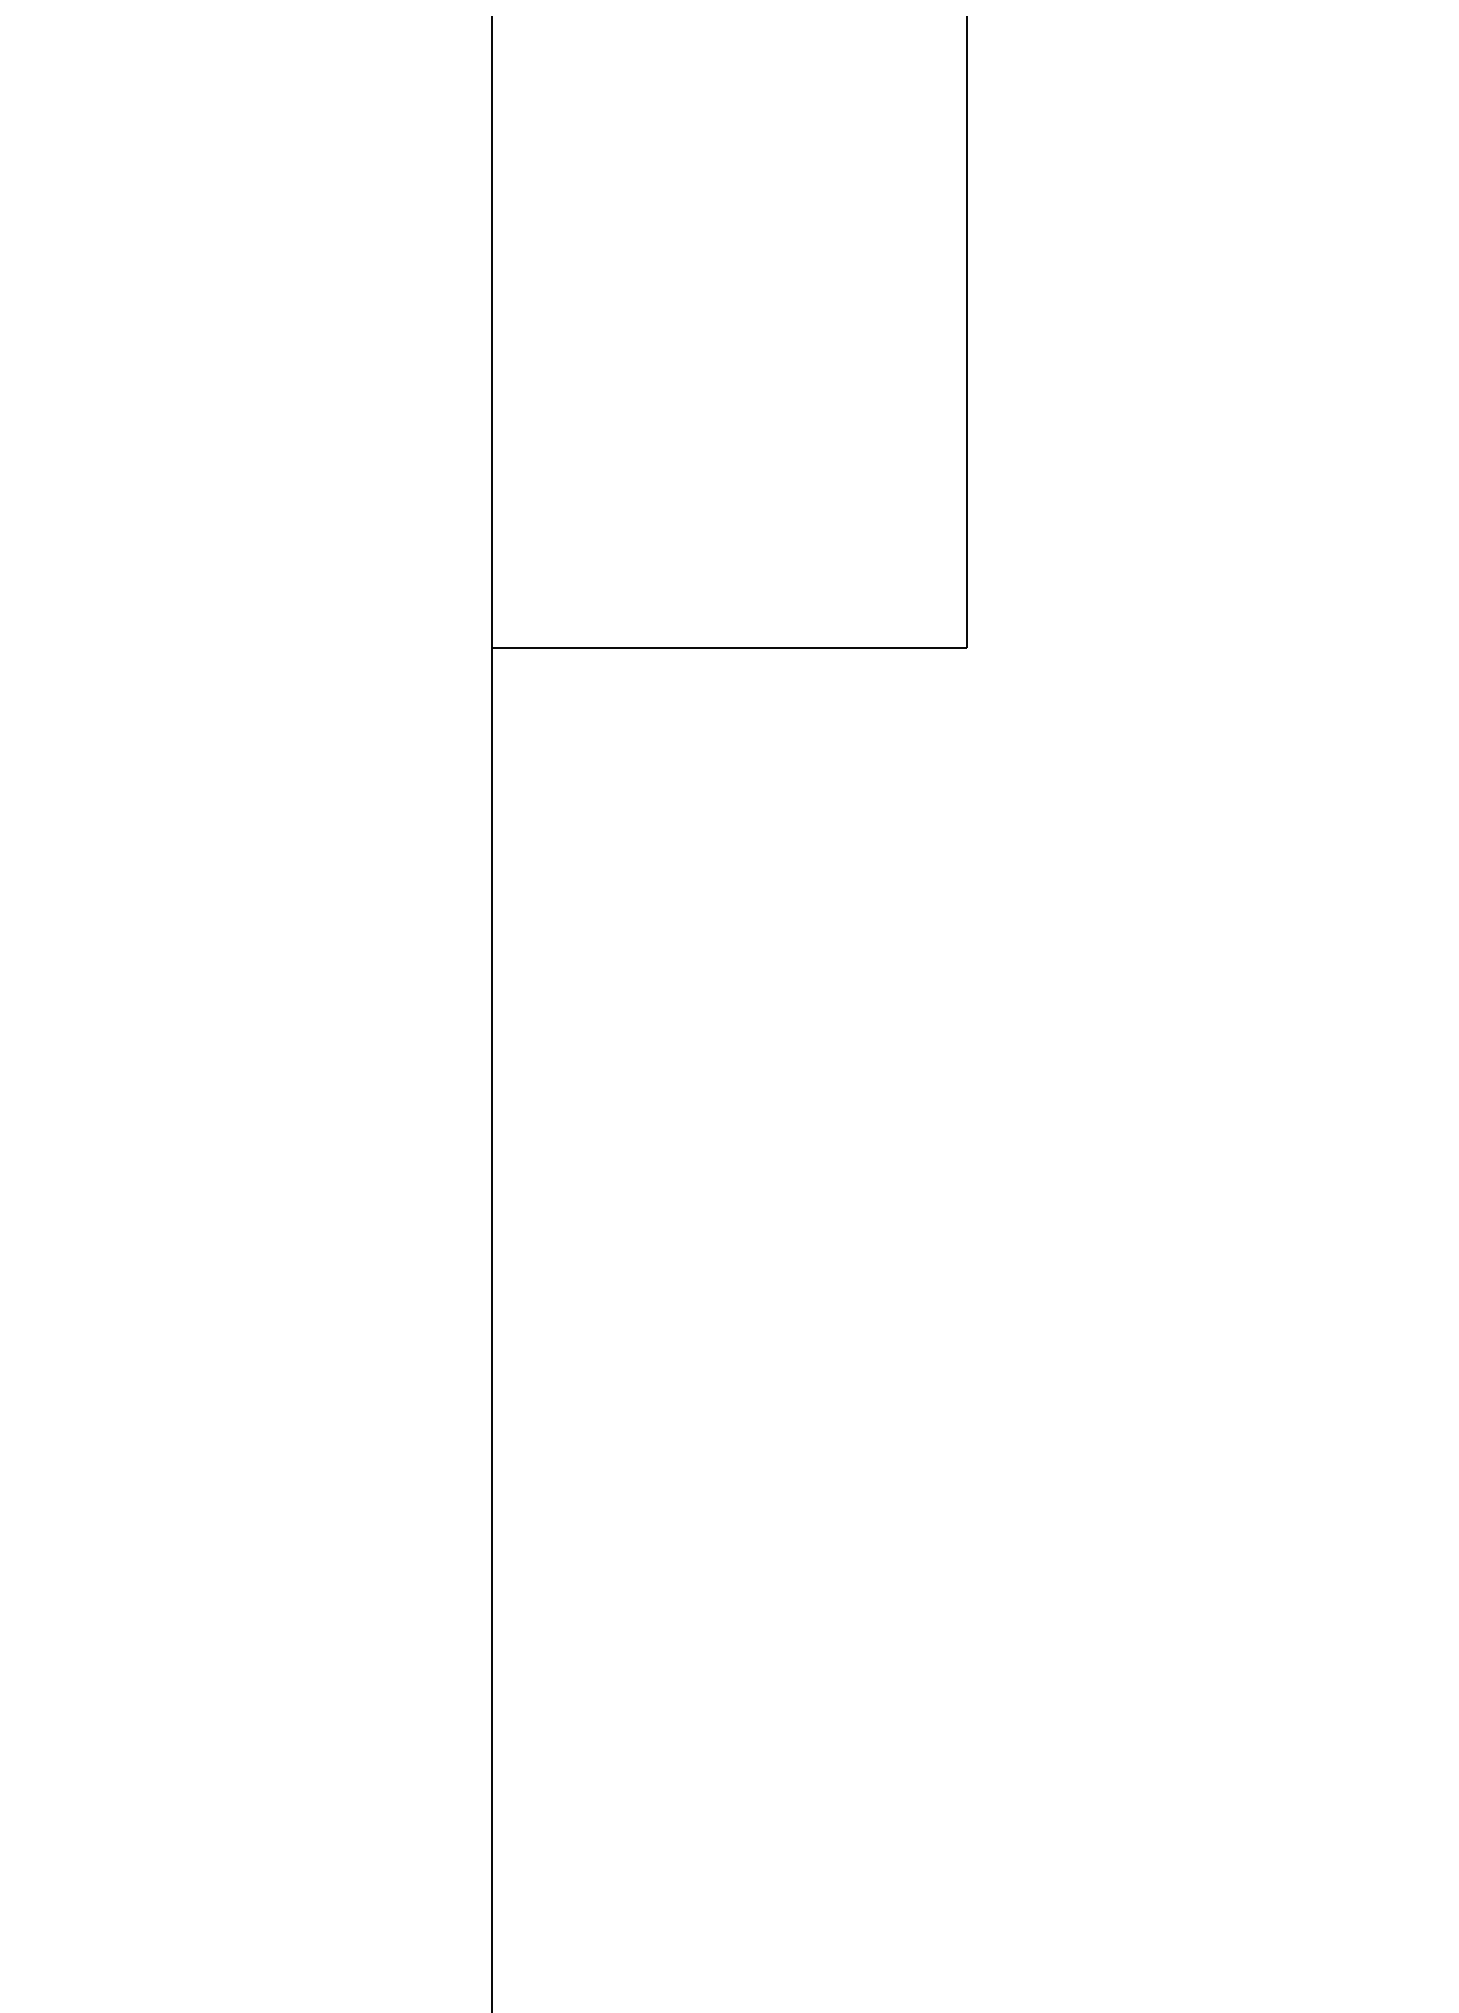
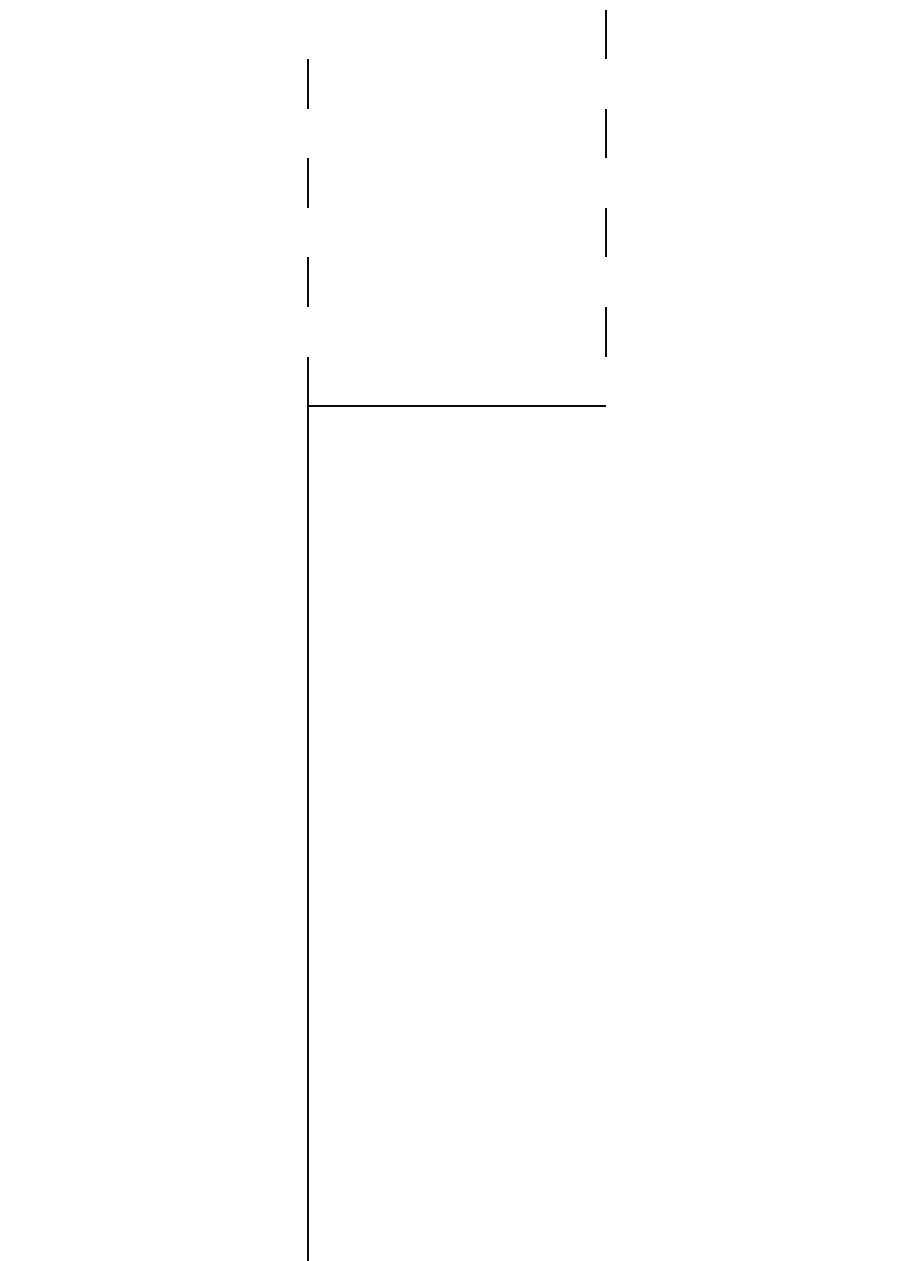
line: (492, 331) -> (308, 207), solid -> dashed
line: (966, 332) -> (605, 208), solid -> dashed

